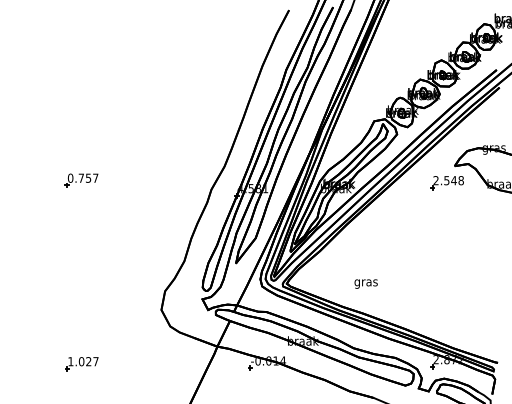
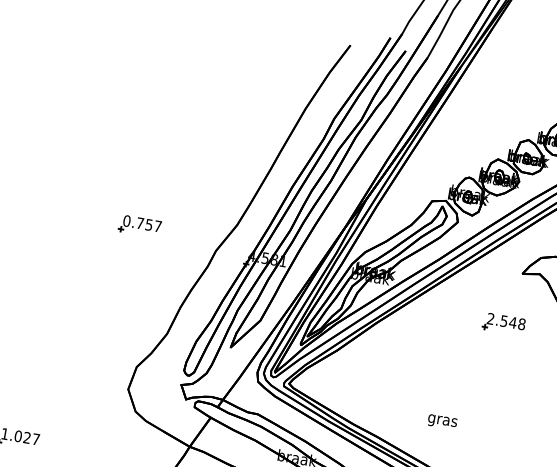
part: (81, 180) -> (139, 226), moved
part: (446, 183) -> (503, 324), moved
text: (365, 283) -> (441, 421), moved

